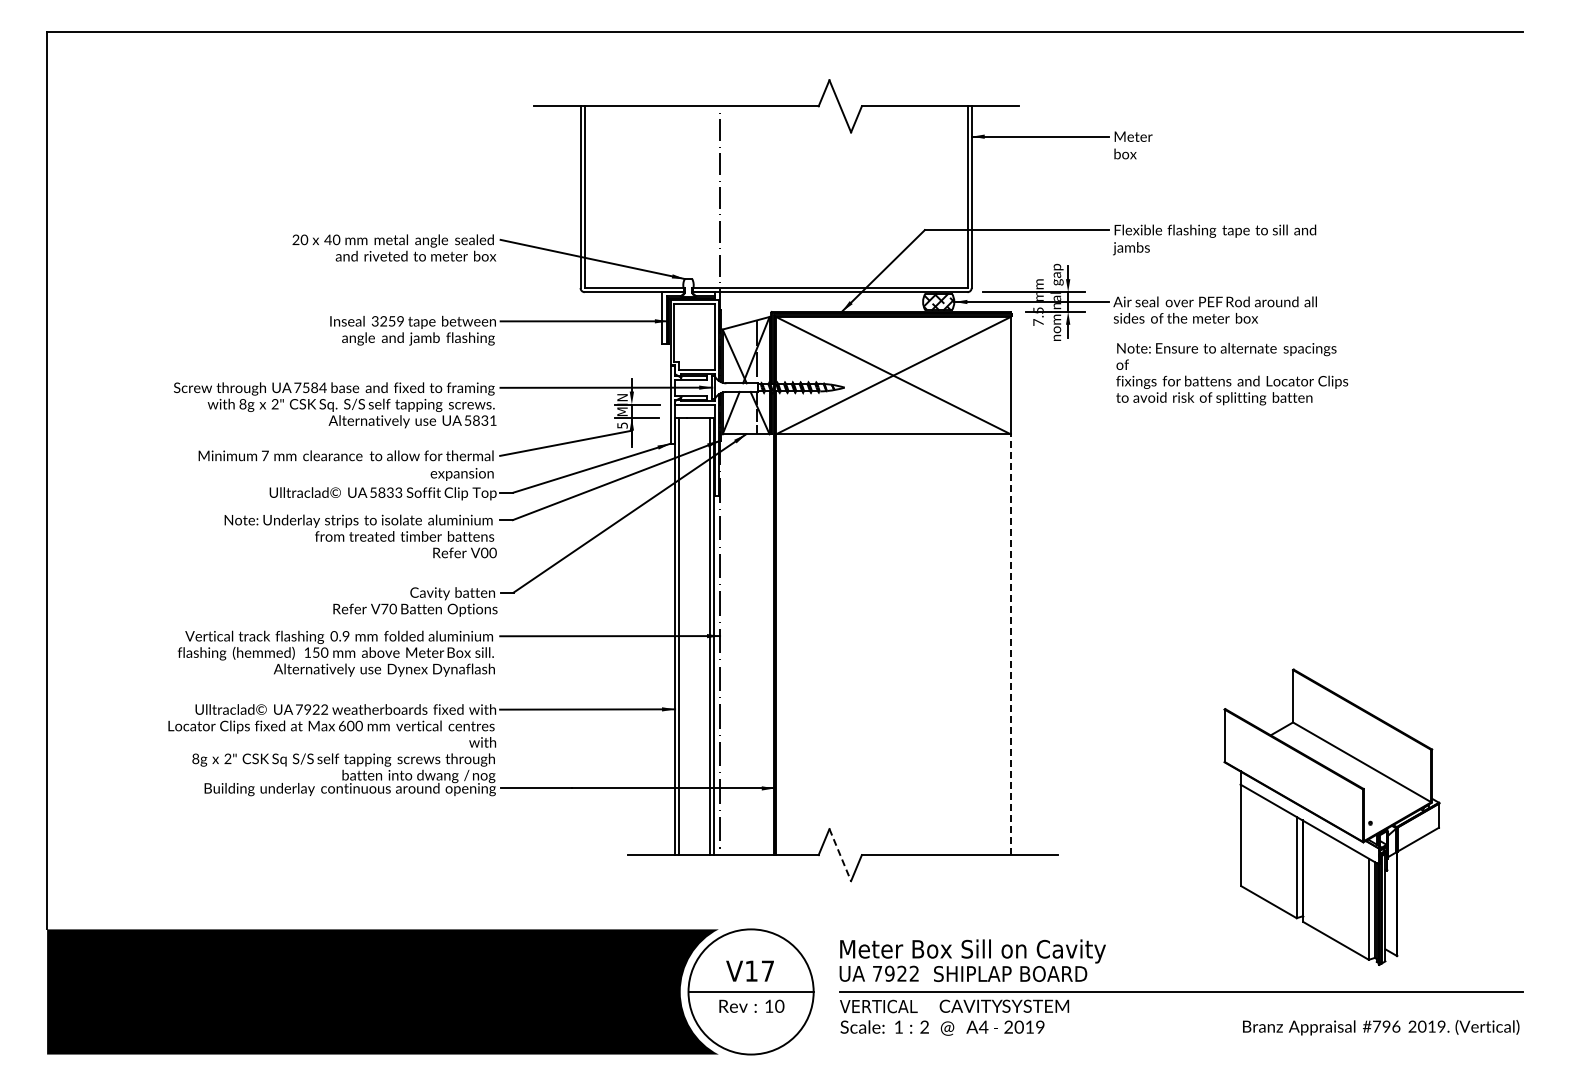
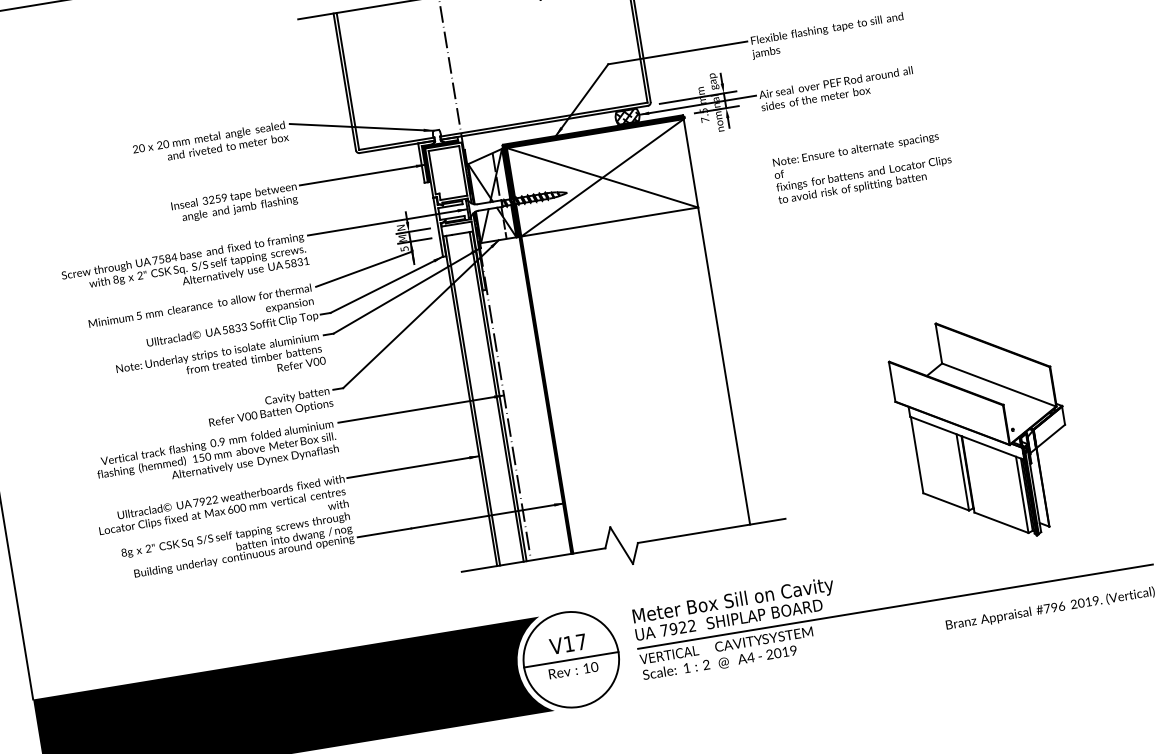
text: (327, 239) -> (159, 145), 40 -> 20
text: (1232, 374) -> (863, 168), moved
text: (265, 455) -> (139, 315), 7 -> 5
text: (384, 608) -> (247, 416), V70 -> V00
line: (1010, 644) -> (723, 365), dashed -> solid
part: (1331, 816) -> (982, 429), moved
line: (840, 855) -> (621, 545), dashed -> solid

